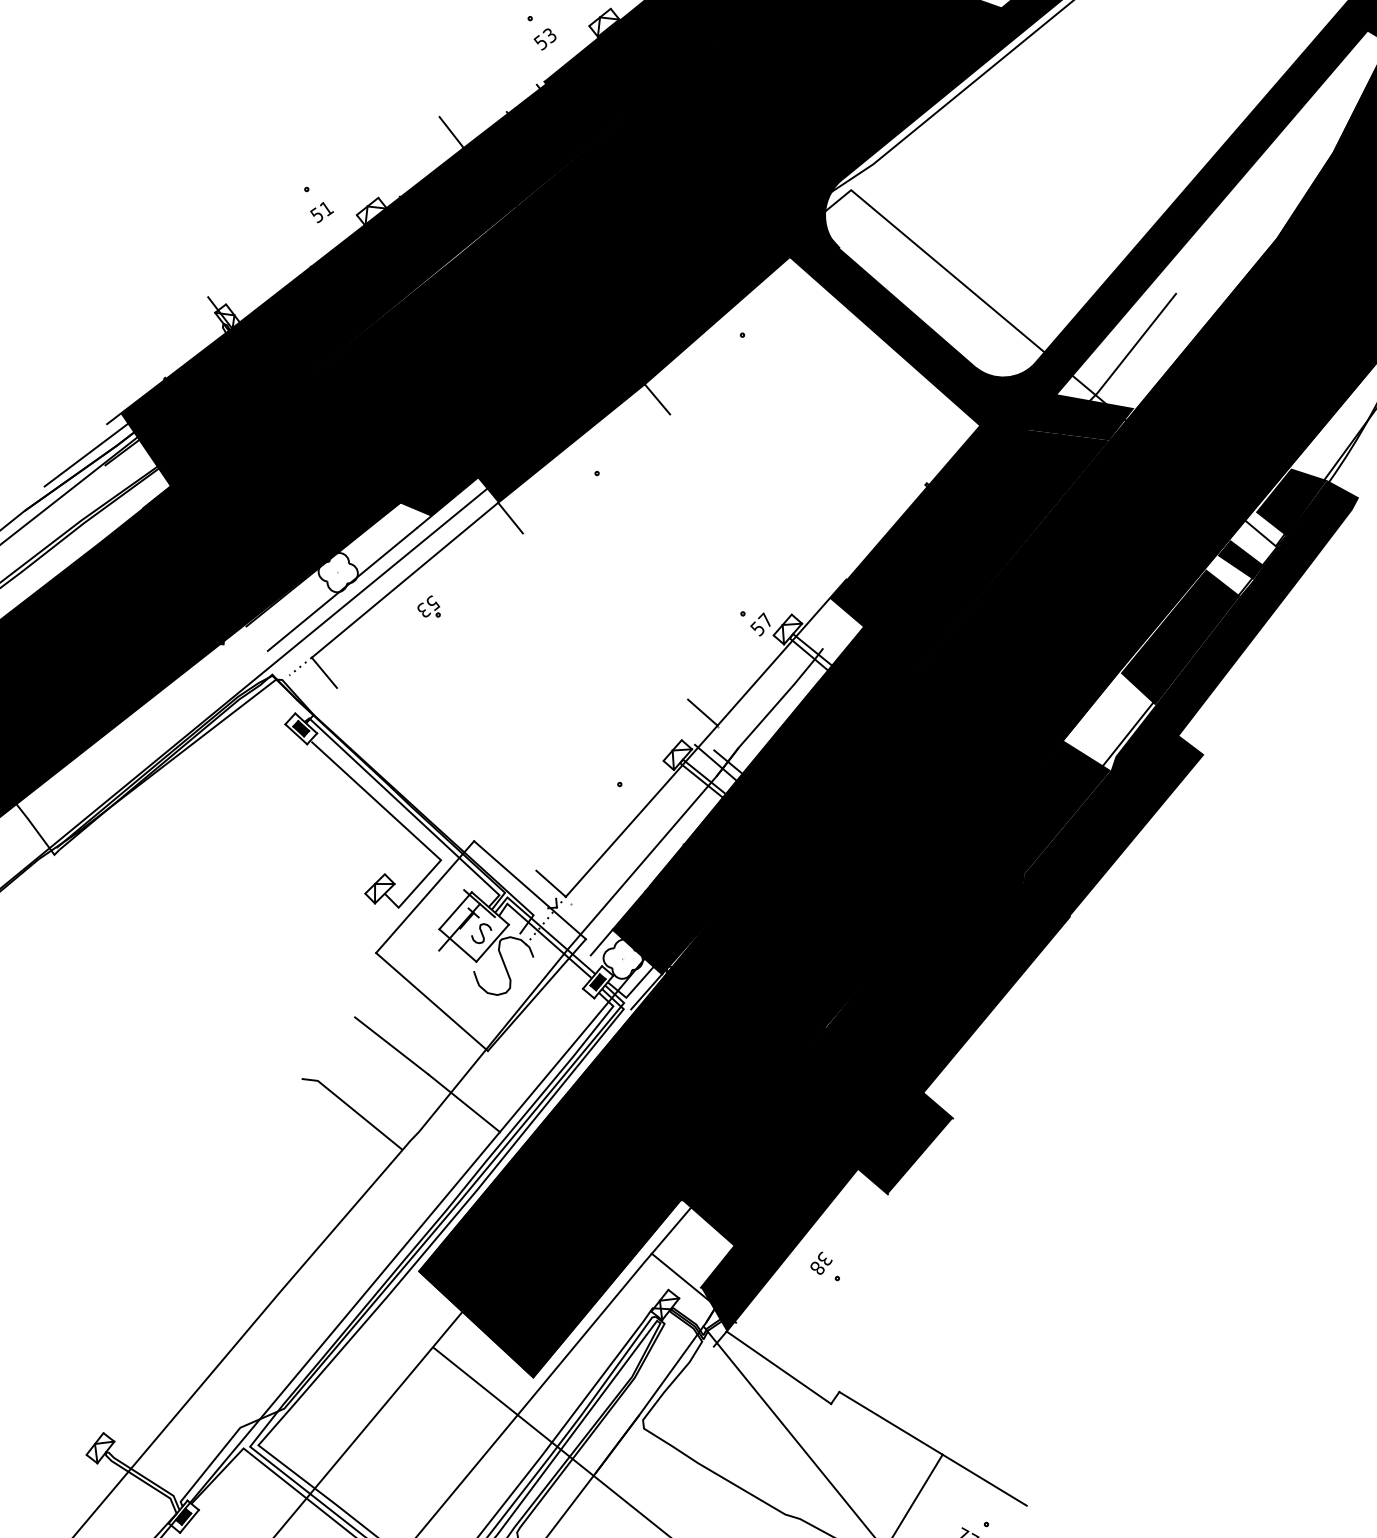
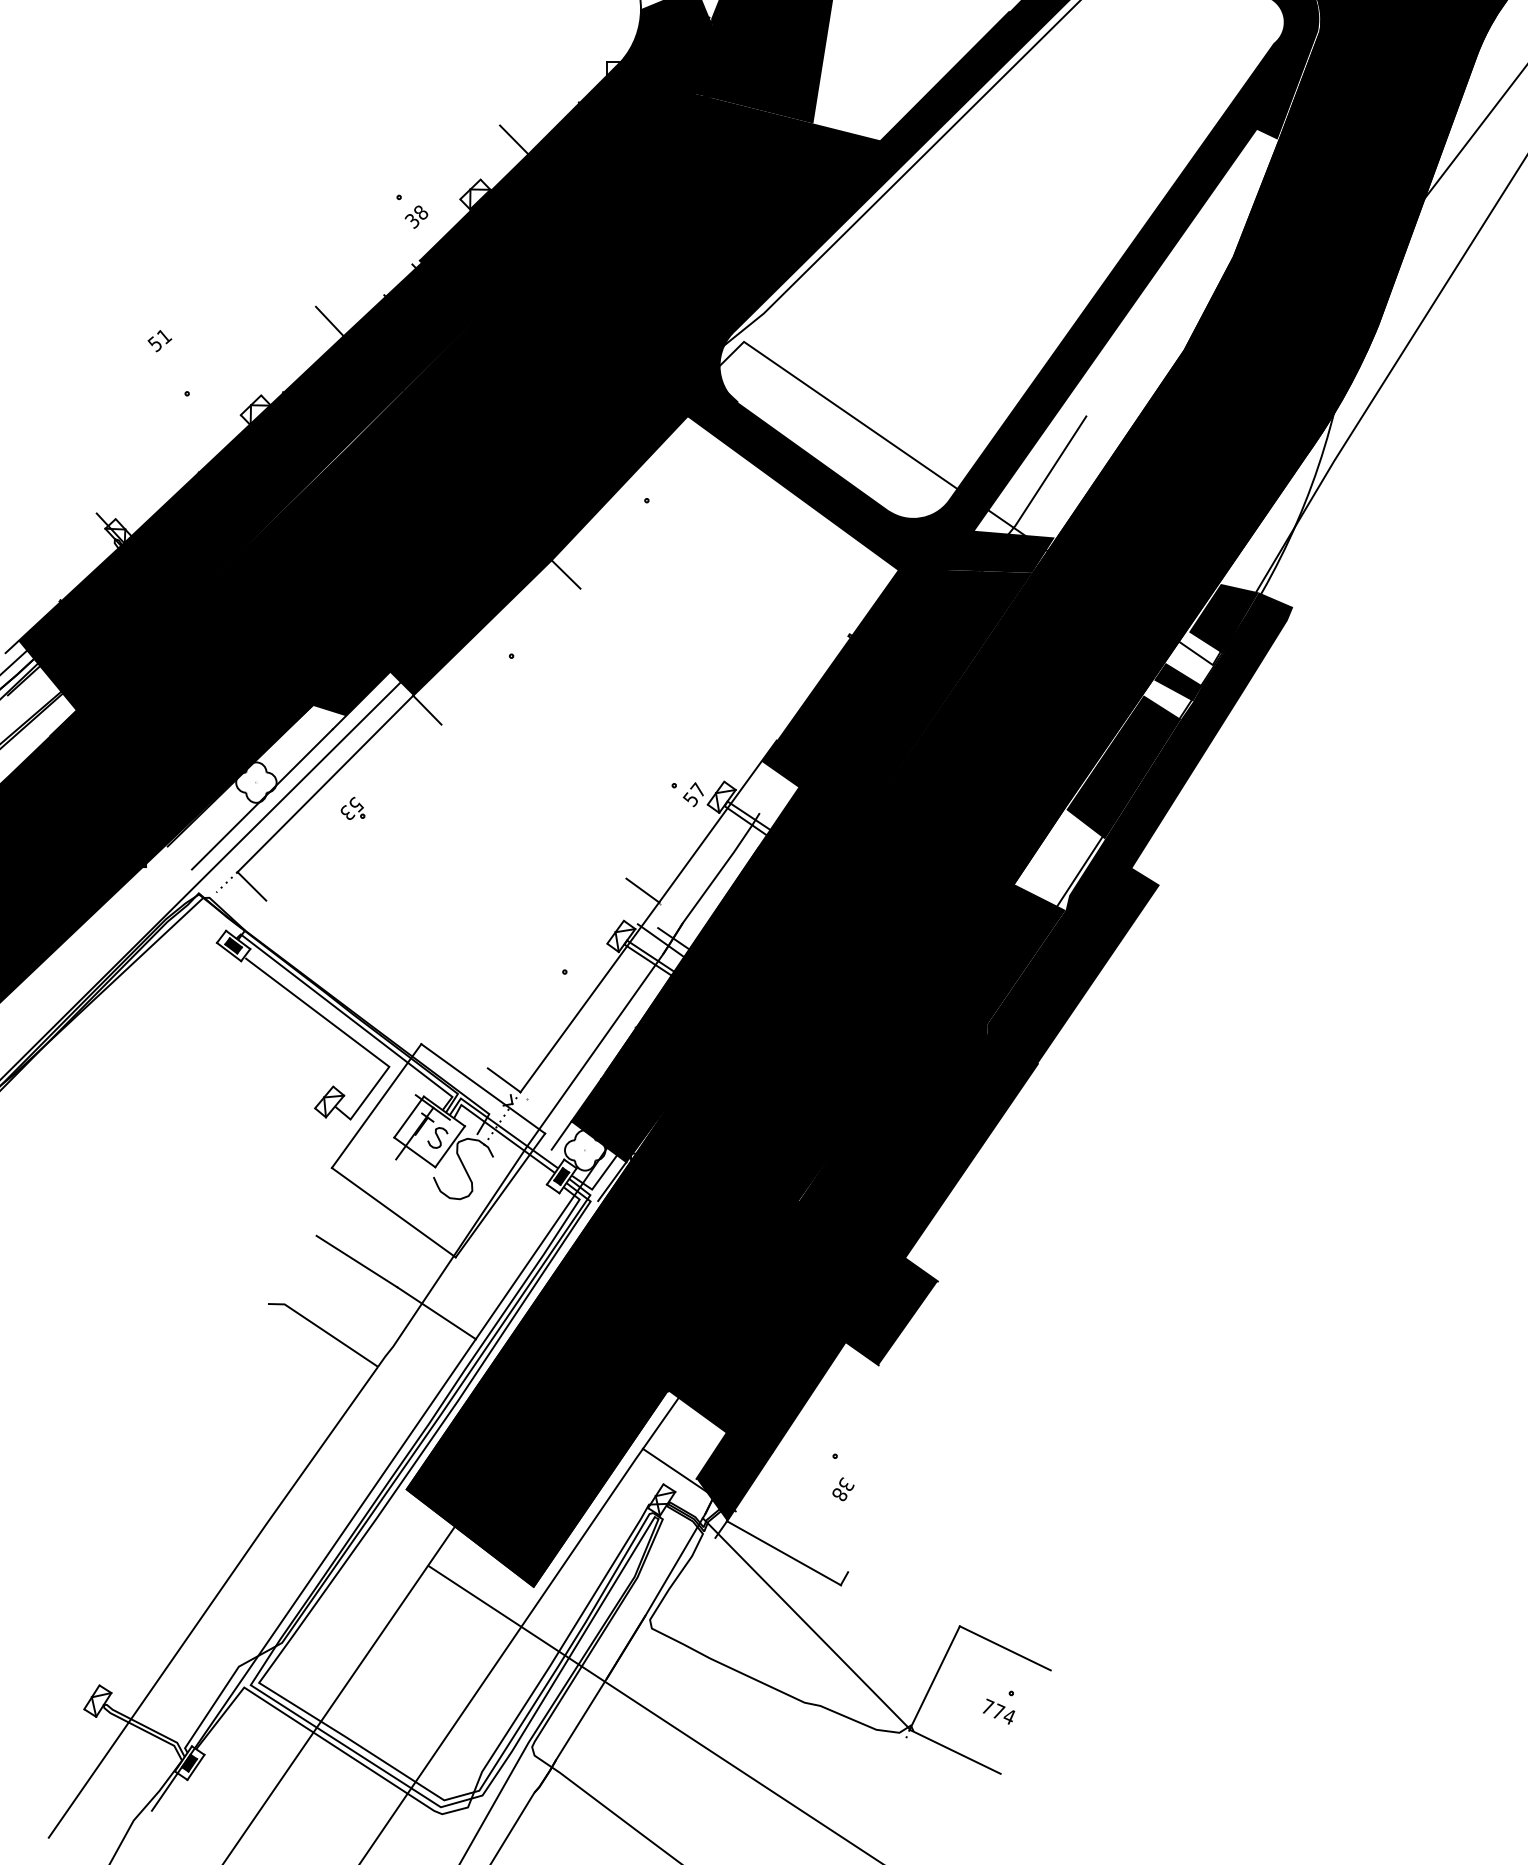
text: (545, 36) -> (416, 214), 53 -> 38
text: (321, 213) -> (159, 341), moved
text: (821, 1263) -> (843, 1489), moved
line: (890, 1423) -> (903, 1599), removed

